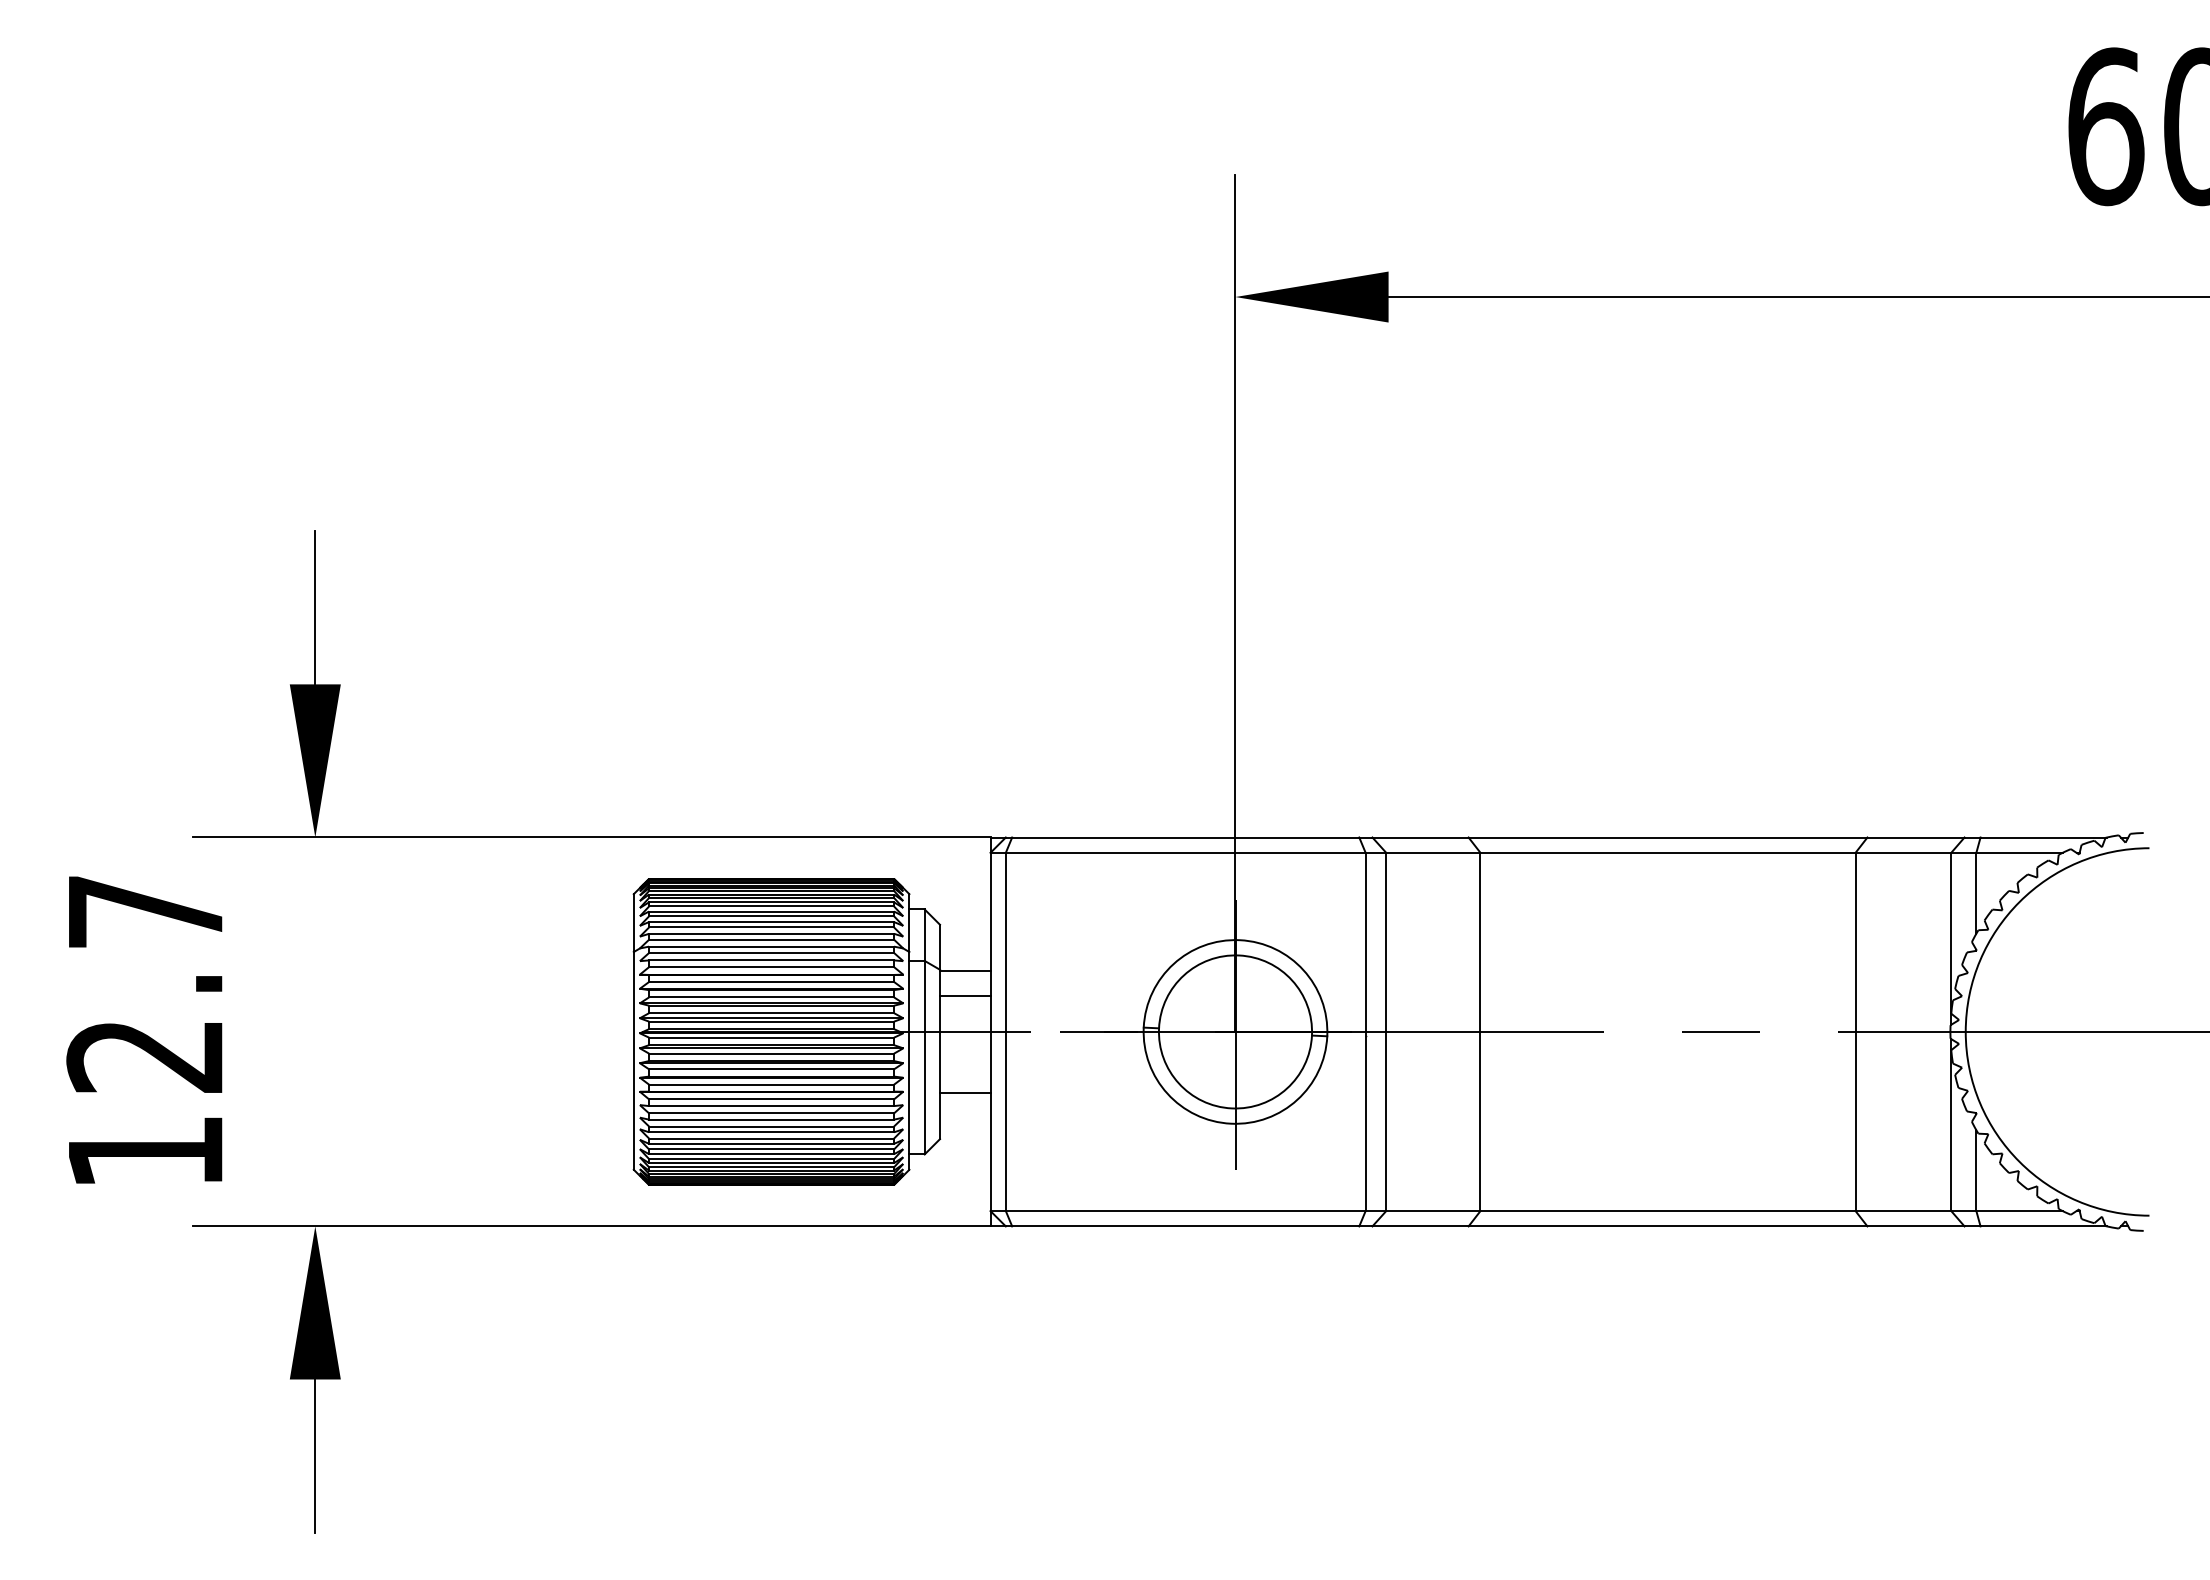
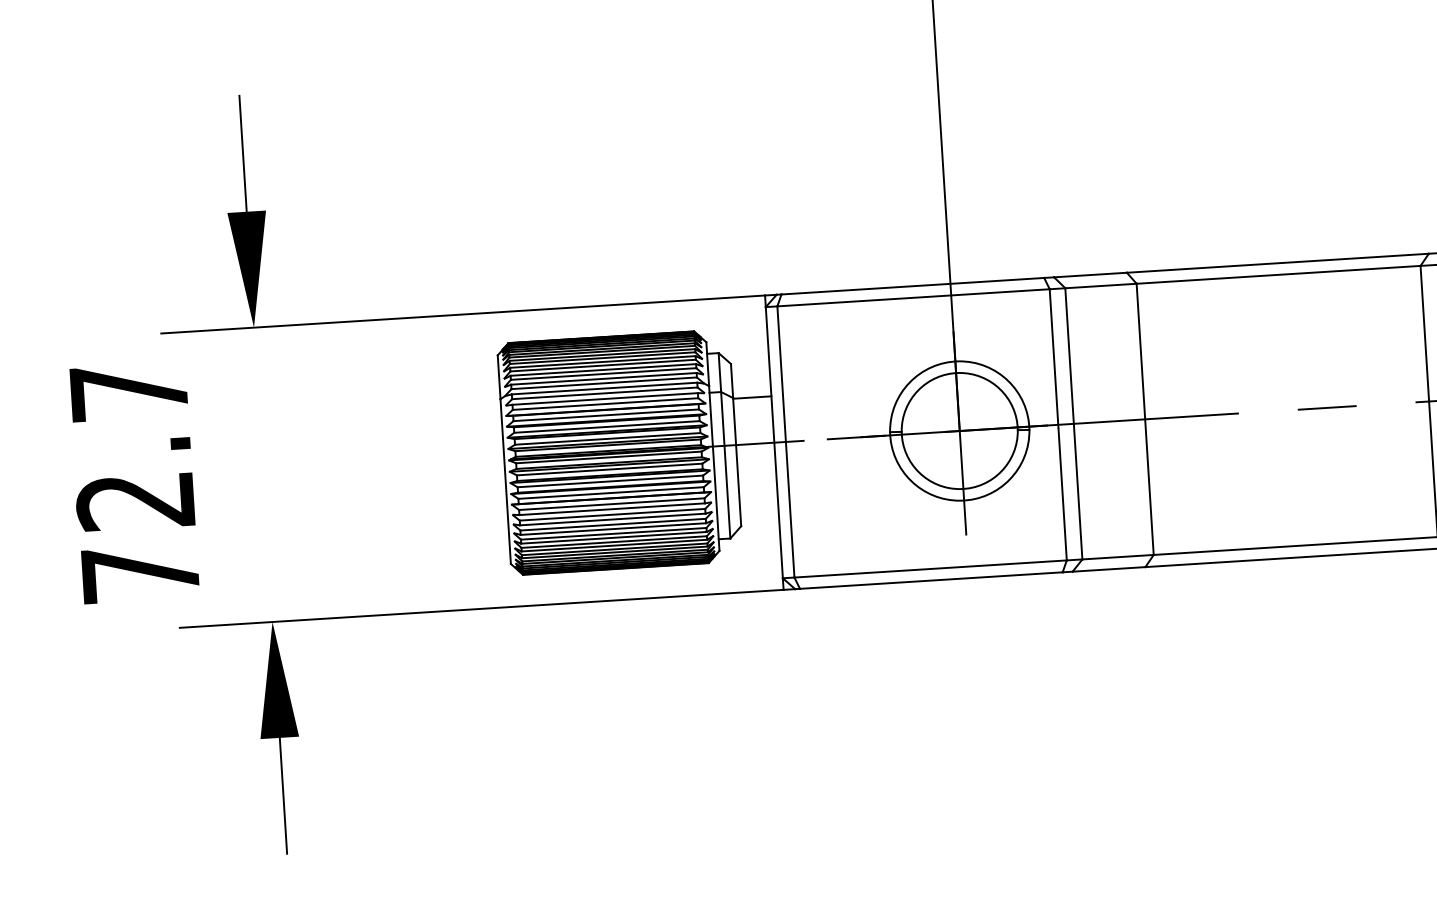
line: (965, 996) -> (753, 417), removed
line: (965, 1093) -> (758, 490), removed
text: (145, 1151) -> (140, 573), 12.7 -> 72.7

